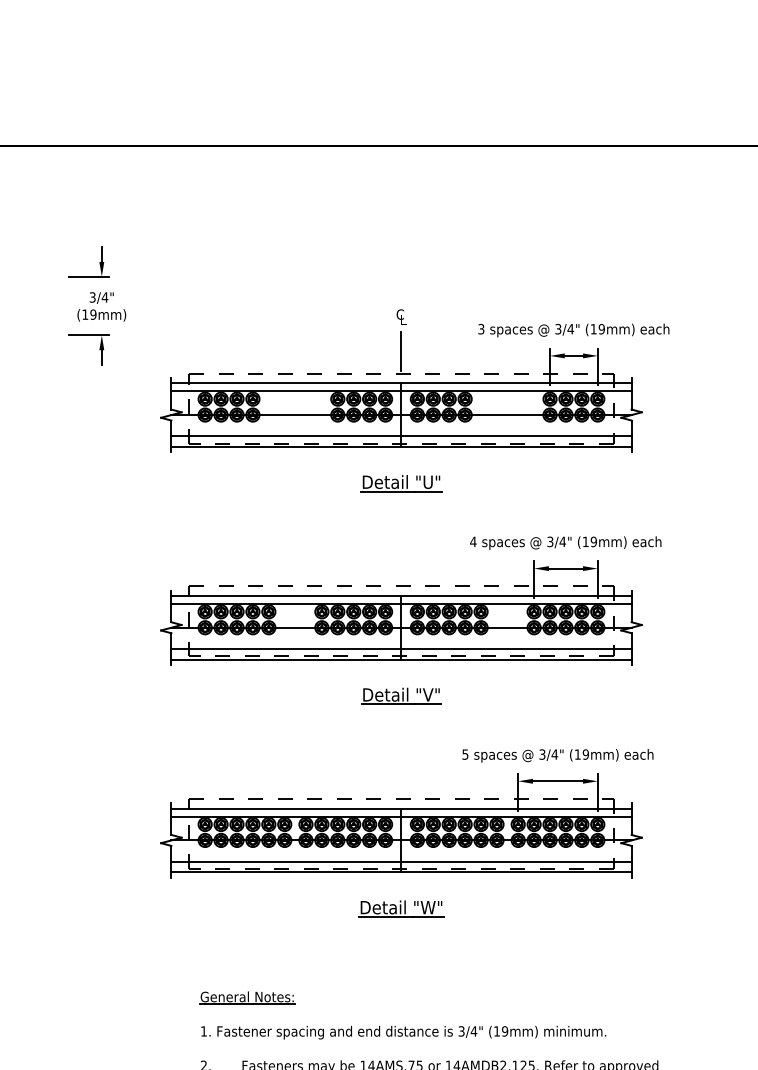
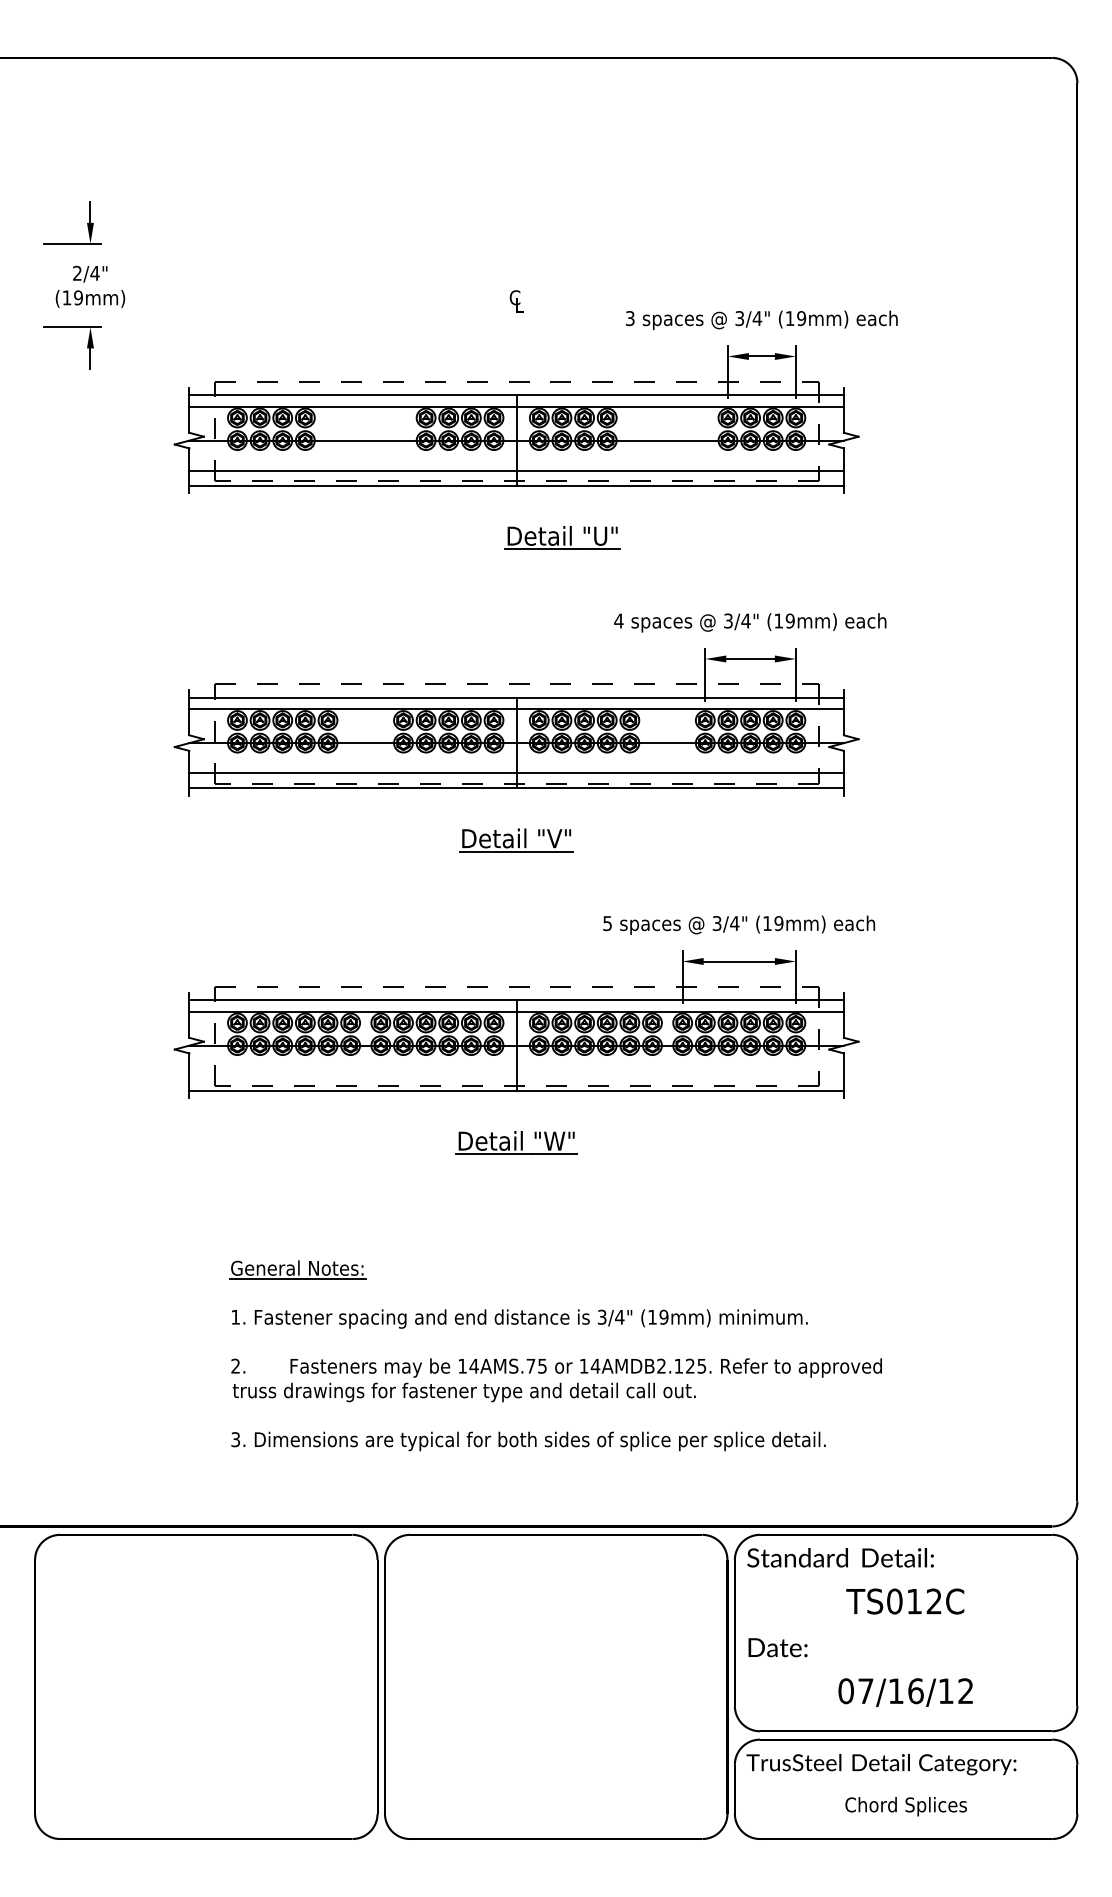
text: (92, 297) -> (77, 273), 3/4" -> 2/4"
line: (401, 351) -> (516, 350), removed
part: (401, 483) -> (562, 537), moved
line: (401, 861) -> (516, 1075), removed

